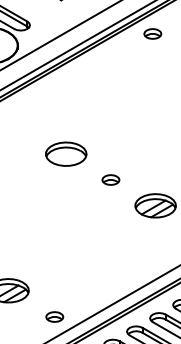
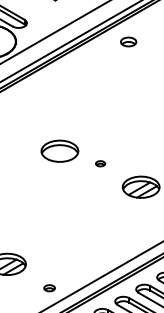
part: (152, 33) -> (128, 41), moved
part: (66, 153) -> (60, 150), moved
part: (110, 179) -> (100, 163), size x0.6
part: (54, 316) -> (49, 287), size x0.7

